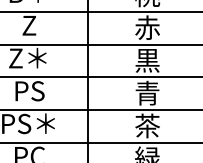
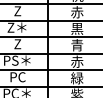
text: (28, 91) -> (17, 44), PS -> Z
text: (148, 125) -> (77, 61), 茶 -> 赤

